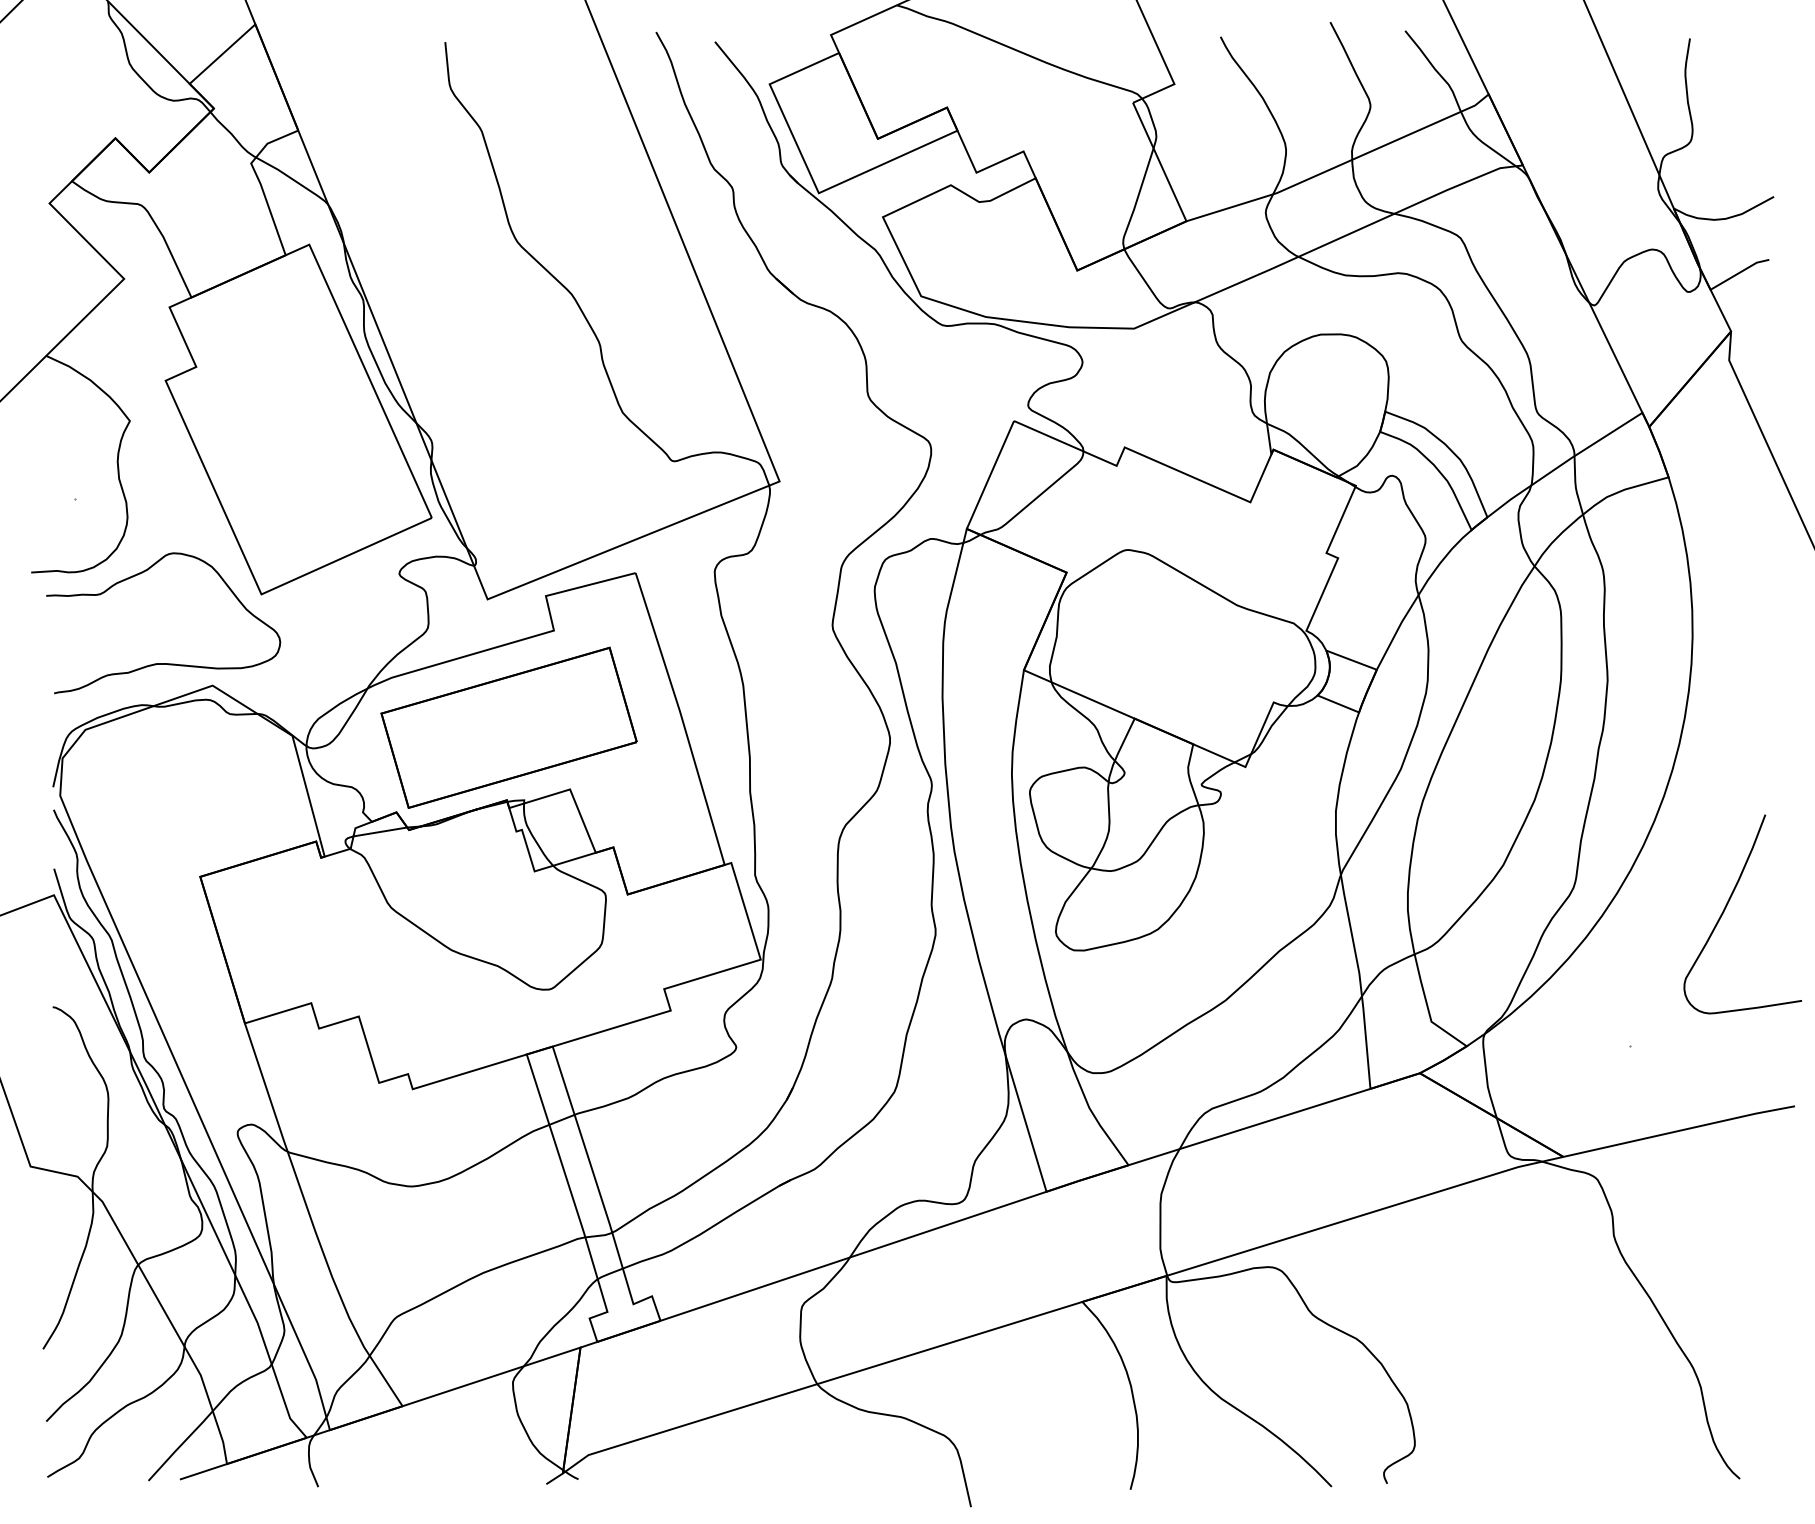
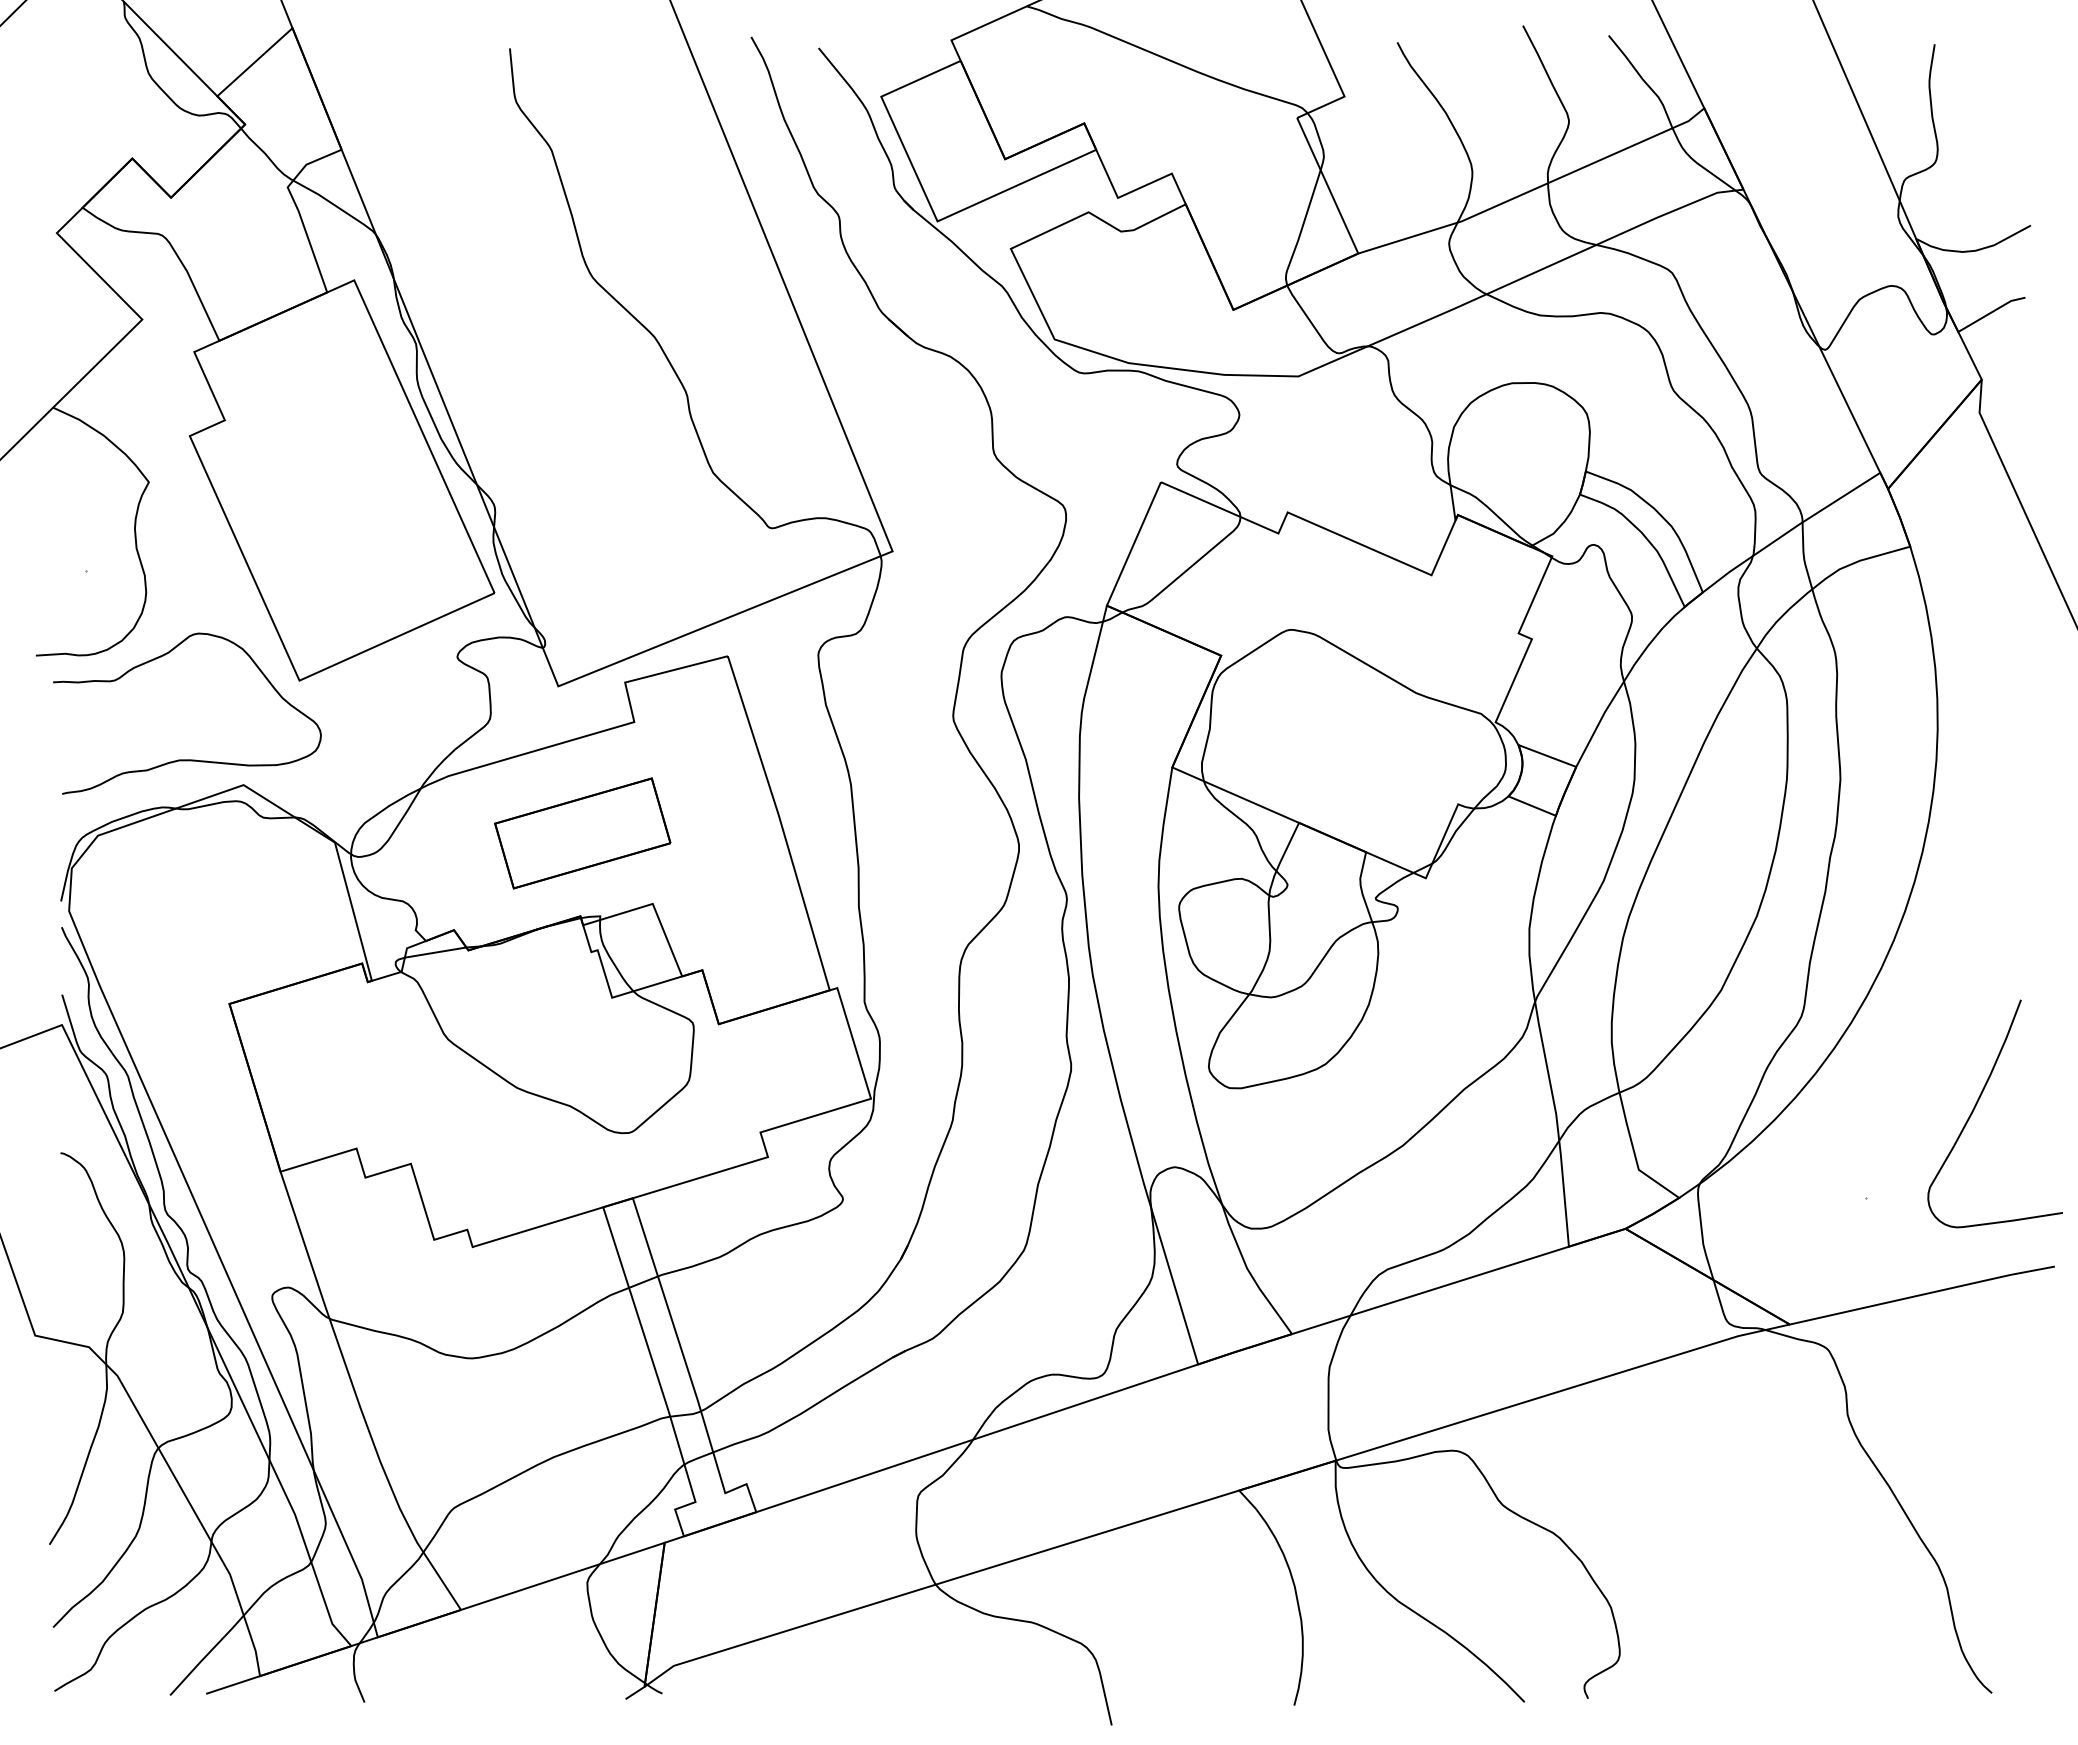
part: (508, 727) -> (582, 833), size x0.6
curve: (1727, 906) -> (1977, 1104), moved

